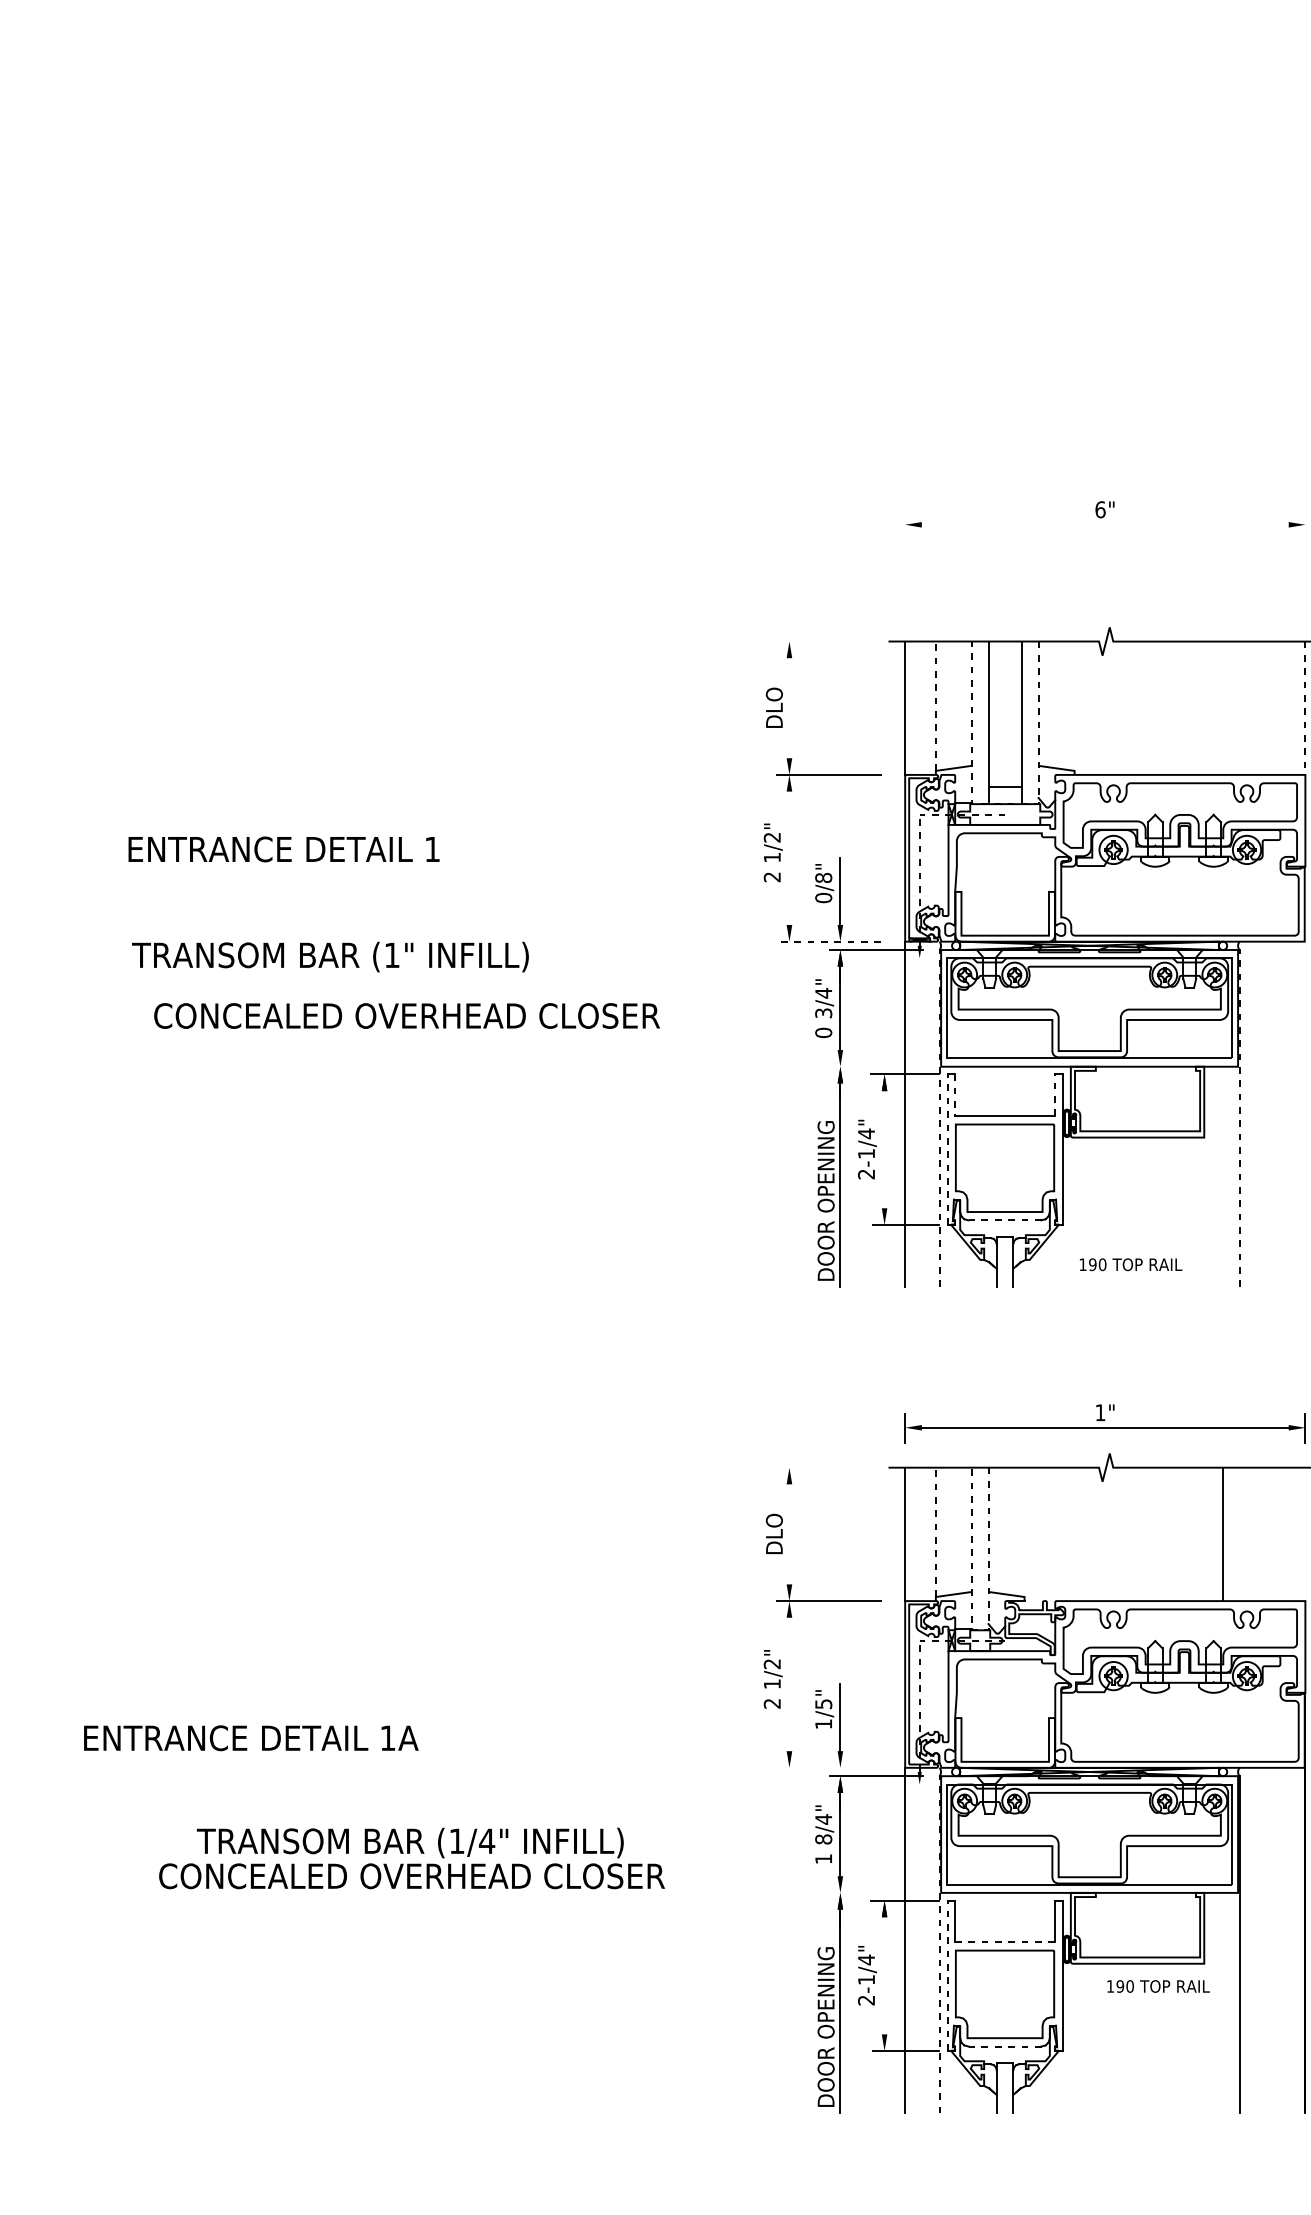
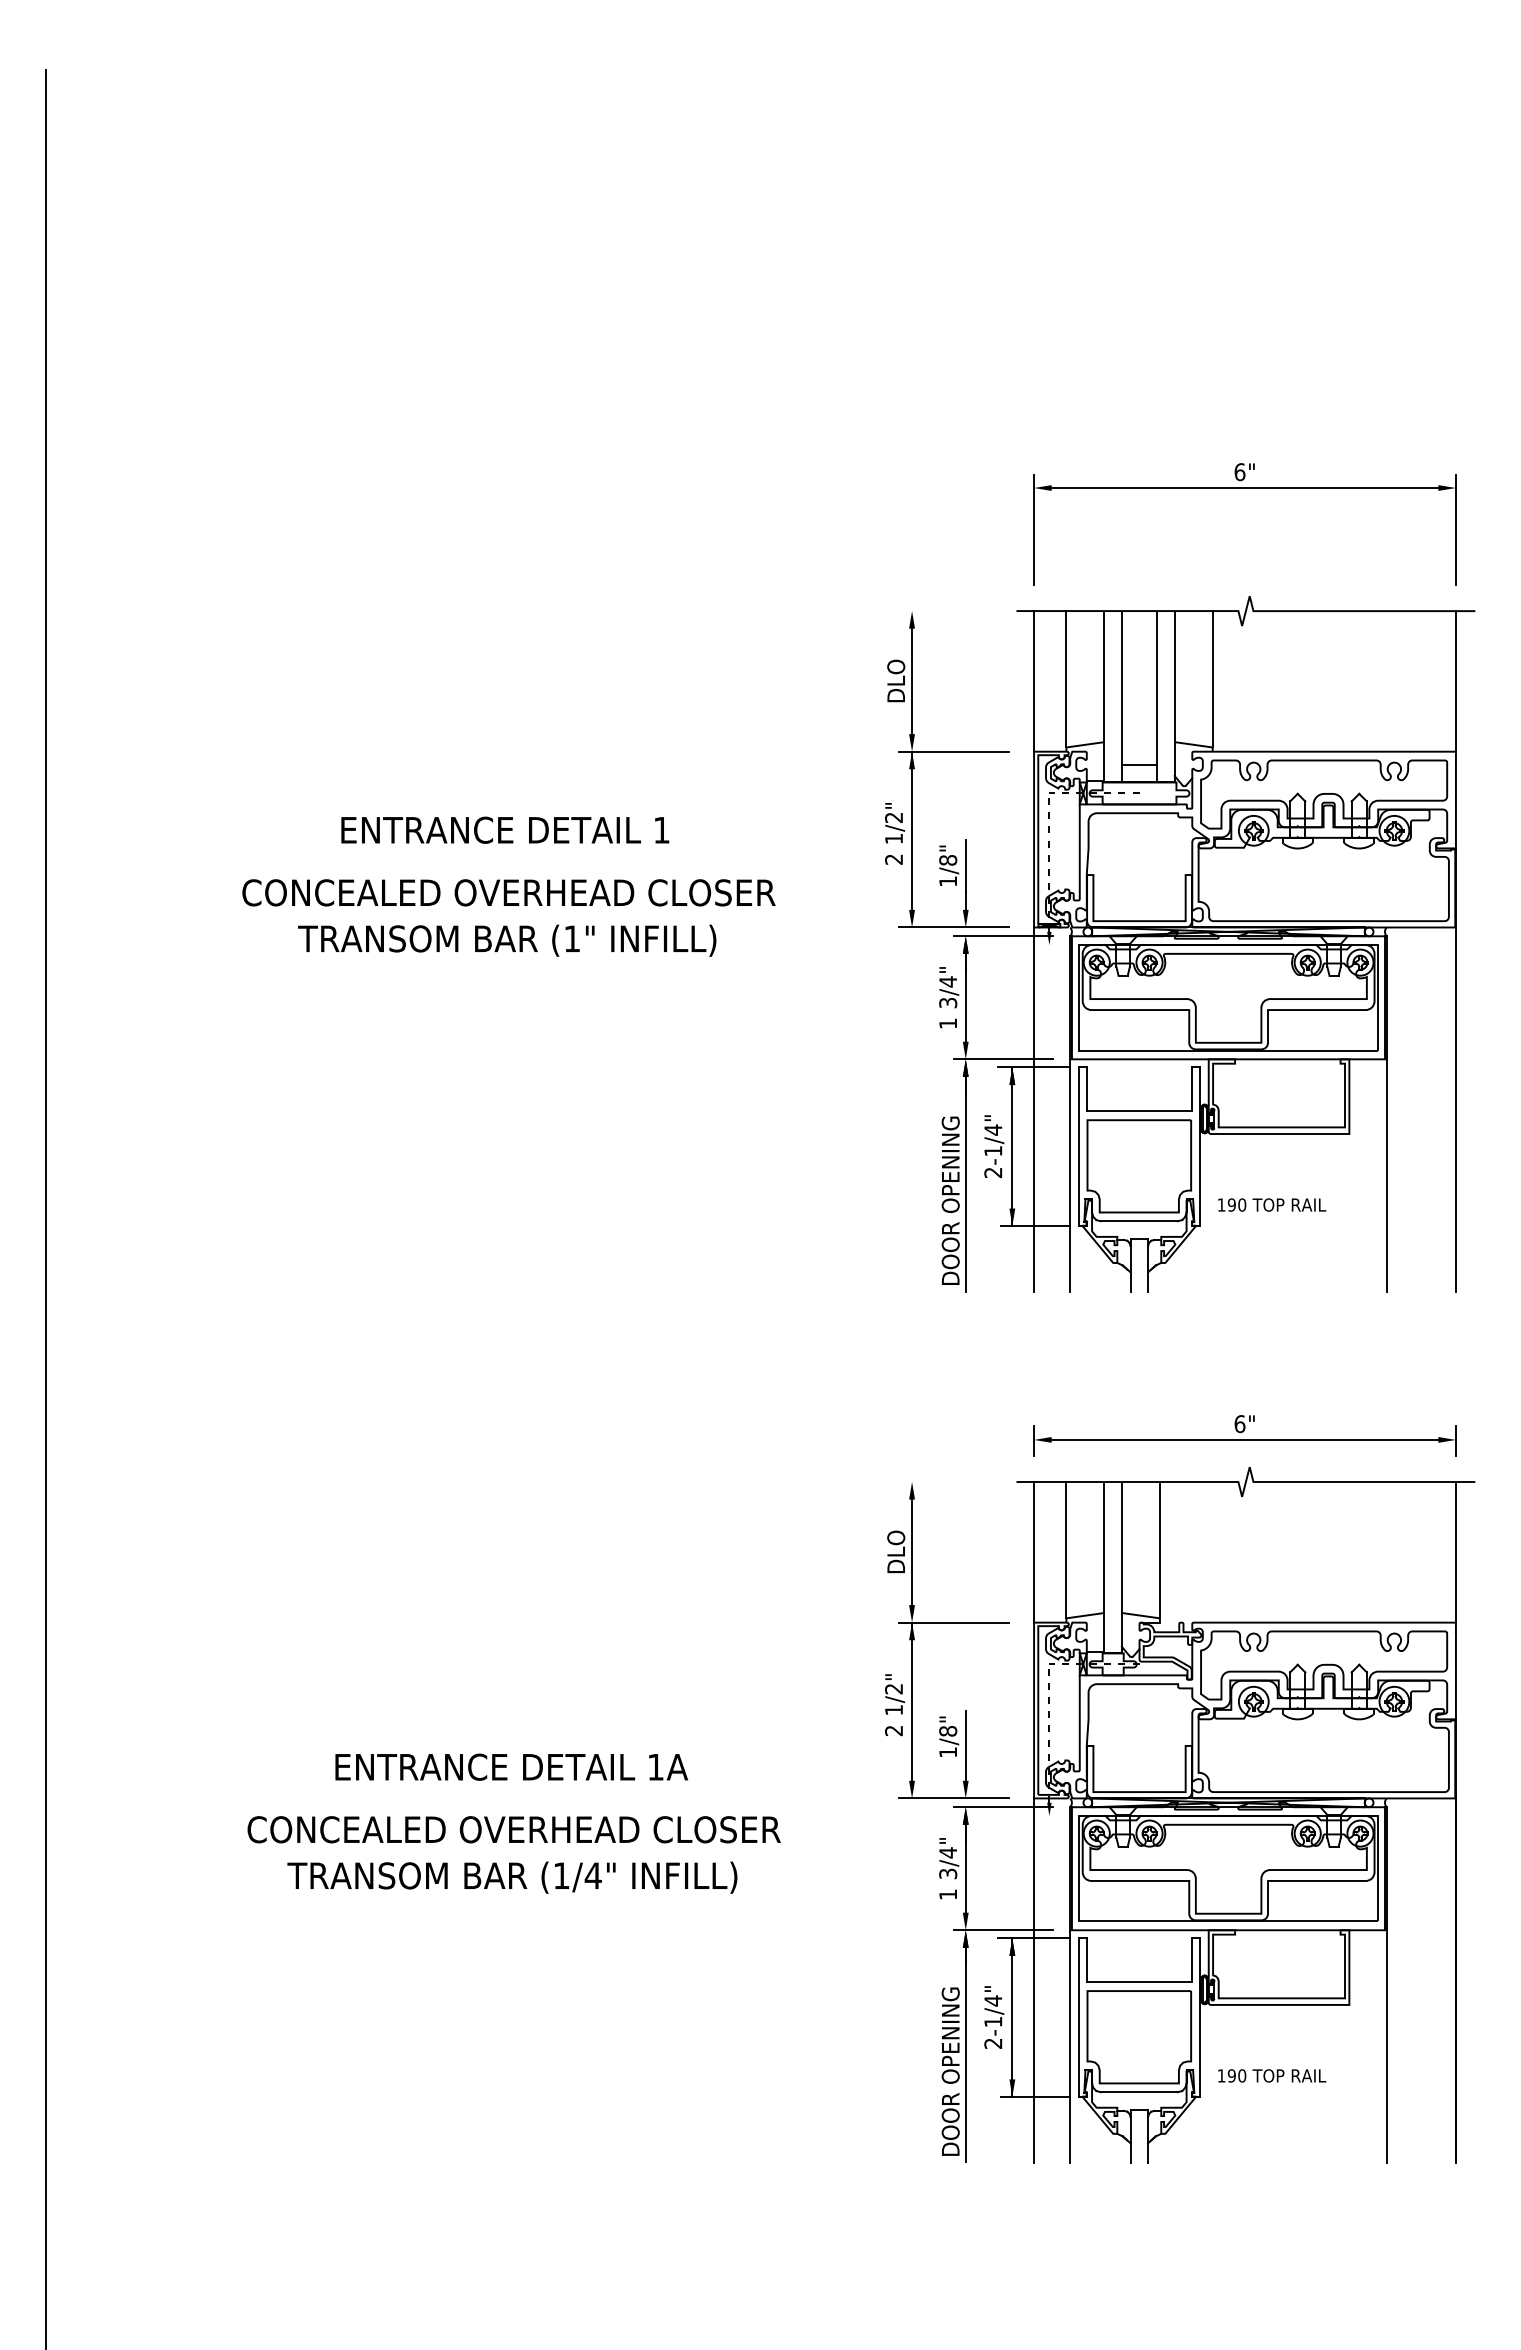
line: (1104, 525) -> (1244, 488), added
line: (905, 564) -> (1034, 529), added
line: (1304, 564) -> (1455, 529), added
line: (935, 705) -> (1066, 678), dashed -> solid
line: (1074, 706) -> (1212, 679), added
line: (789, 708) -> (912, 681), added
line: (1304, 708) -> (1455, 681), dashed -> solid
line: (1005, 804) -> (1139, 782), dashed -> solid
text: (284, 848) -> (505, 829), moved
line: (789, 849) -> (912, 830), added
text: (824, 898) -> (948, 881), 0/8" -> 1/8"
line: (829, 941) -> (954, 927), dashed -> solid
text: (330, 956) -> (507, 940), moved
text: (406, 1015) -> (508, 892), moved
text: (824, 1032) -> (948, 1023), 0 -> 1
line: (876, 1066) -> (1003, 1059), added
line: (1304, 1076) -> (1455, 1069), added
line: (954, 1095) -> (1086, 1089), dashed -> solid
line: (1055, 1095) -> (1192, 1089), dashed -> solid
line: (939, 1118) -> (1070, 1113), dashed -> solid
line: (1239, 1118) -> (1386, 1113), dashed -> solid
line: (884, 1149) -> (1012, 1146), added
line: (947, 1149) -> (1078, 1146), dashed -> solid
line: (1004, 1220) -> (1138, 1221), dashed -> solid
text: (1131, 1264) -> (1272, 1204), moved
text: (1100, 1413) -> (1239, 1424), 1" -> 6"
line: (935, 1531) -> (1066, 1549), dashed -> solid
line: (1024, 1532) -> (1159, 1550), added
line: (789, 1534) -> (912, 1552), added
line: (1222, 1534) -> (1455, 1552), moved
line: (980, 1630) -> (1113, 1653), dashed -> solid
line: (789, 1675) -> (912, 1701), added
text: (824, 1704) -> (948, 1731), 1/5" -> 1/8"
text: (251, 1737) -> (511, 1766), moved
line: (828, 1767) -> (953, 1798), added
text: (824, 1839) -> (948, 1873), 8/4" -> 3/4"
text: (411, 1876) -> (513, 1829), moved
line: (876, 1893) -> (1003, 1930), added
line: (1005, 1942) -> (1139, 1982), dashed -> solid
line: (939, 1944) -> (1070, 1984), dashed -> solid
line: (947, 1974) -> (1078, 2016), dashed -> solid
line: (884, 1975) -> (1012, 2017), added
text: (1158, 1986) -> (1272, 2075), moved
line: (1004, 2046) -> (1138, 2092), dashed -> solid

